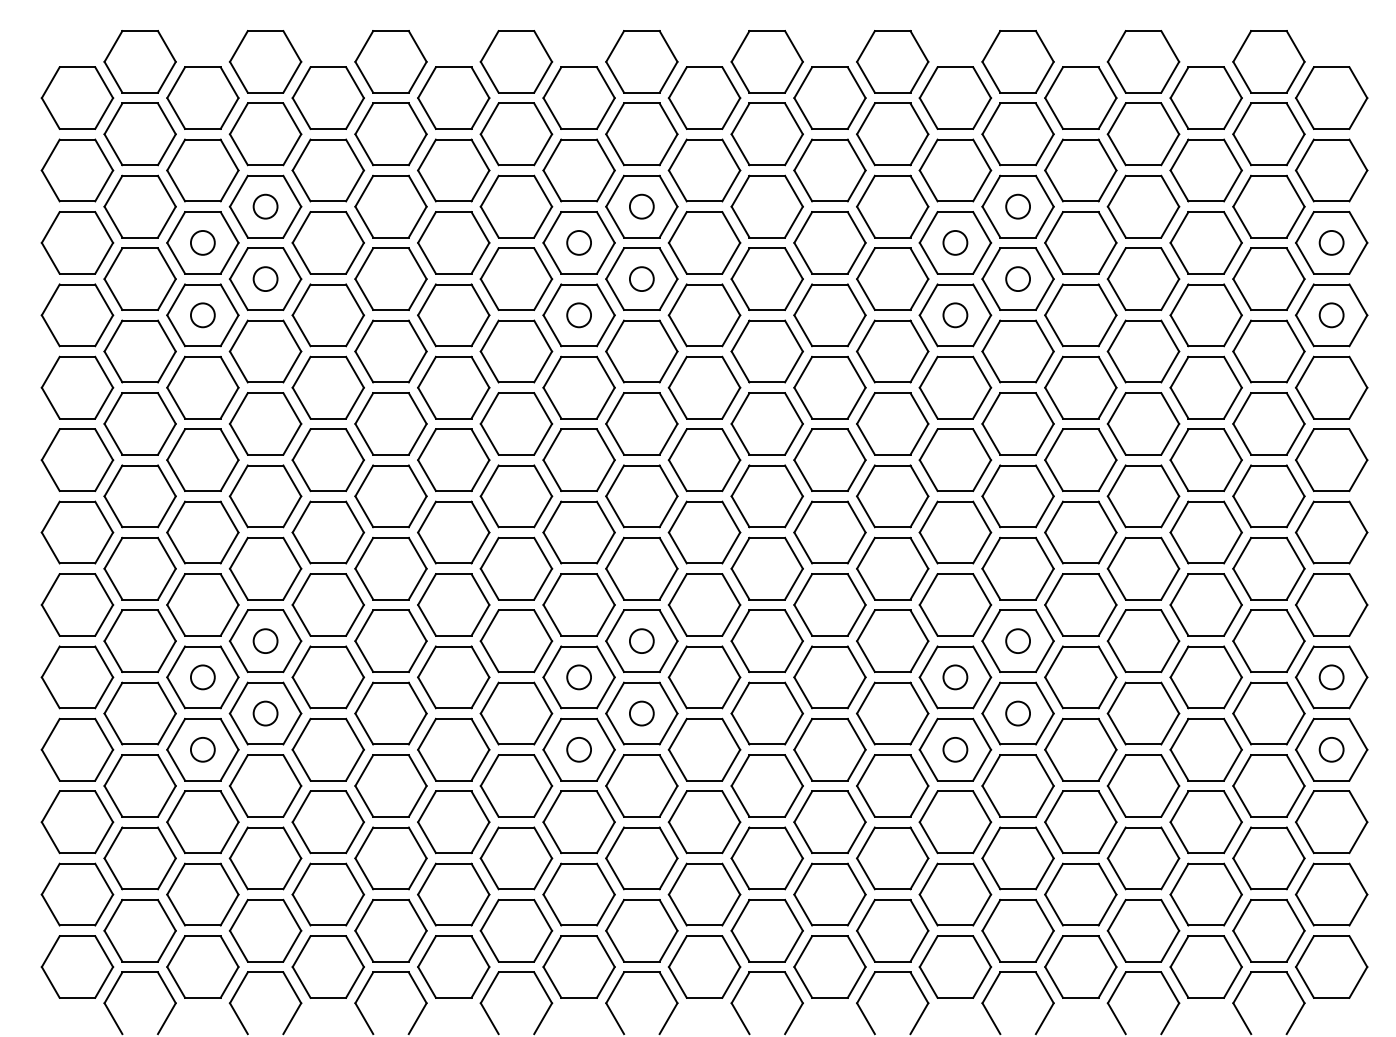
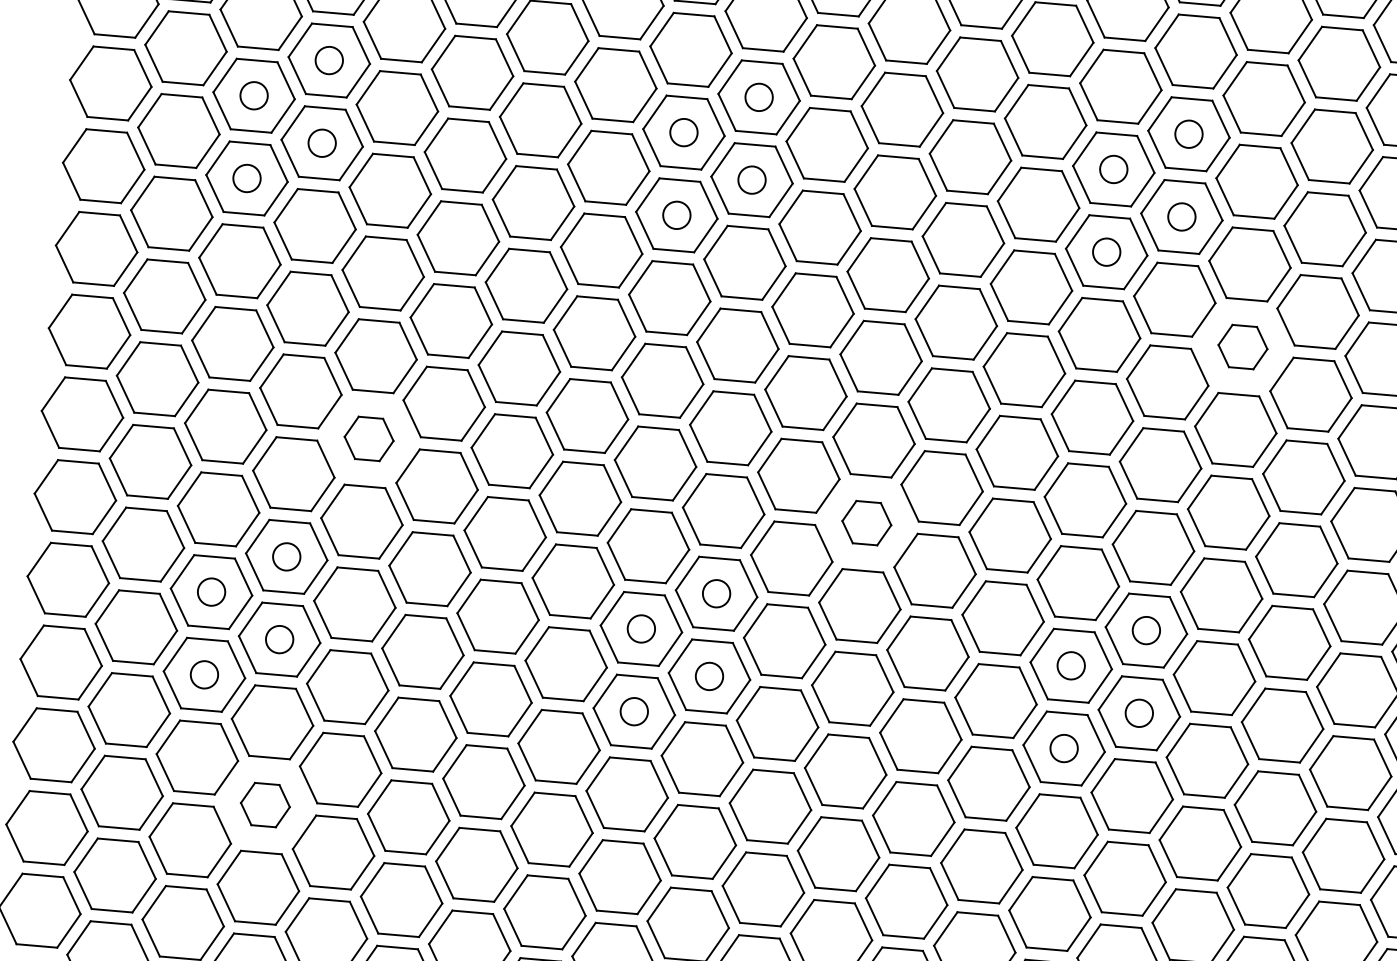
part: (1080, 387) -> (1242, 346), size x0.6
part: (328, 532) -> (369, 438), size x0.6
part: (766, 568) -> (866, 522), size x0.6
part: (265, 858) -> (265, 805), size x0.6

